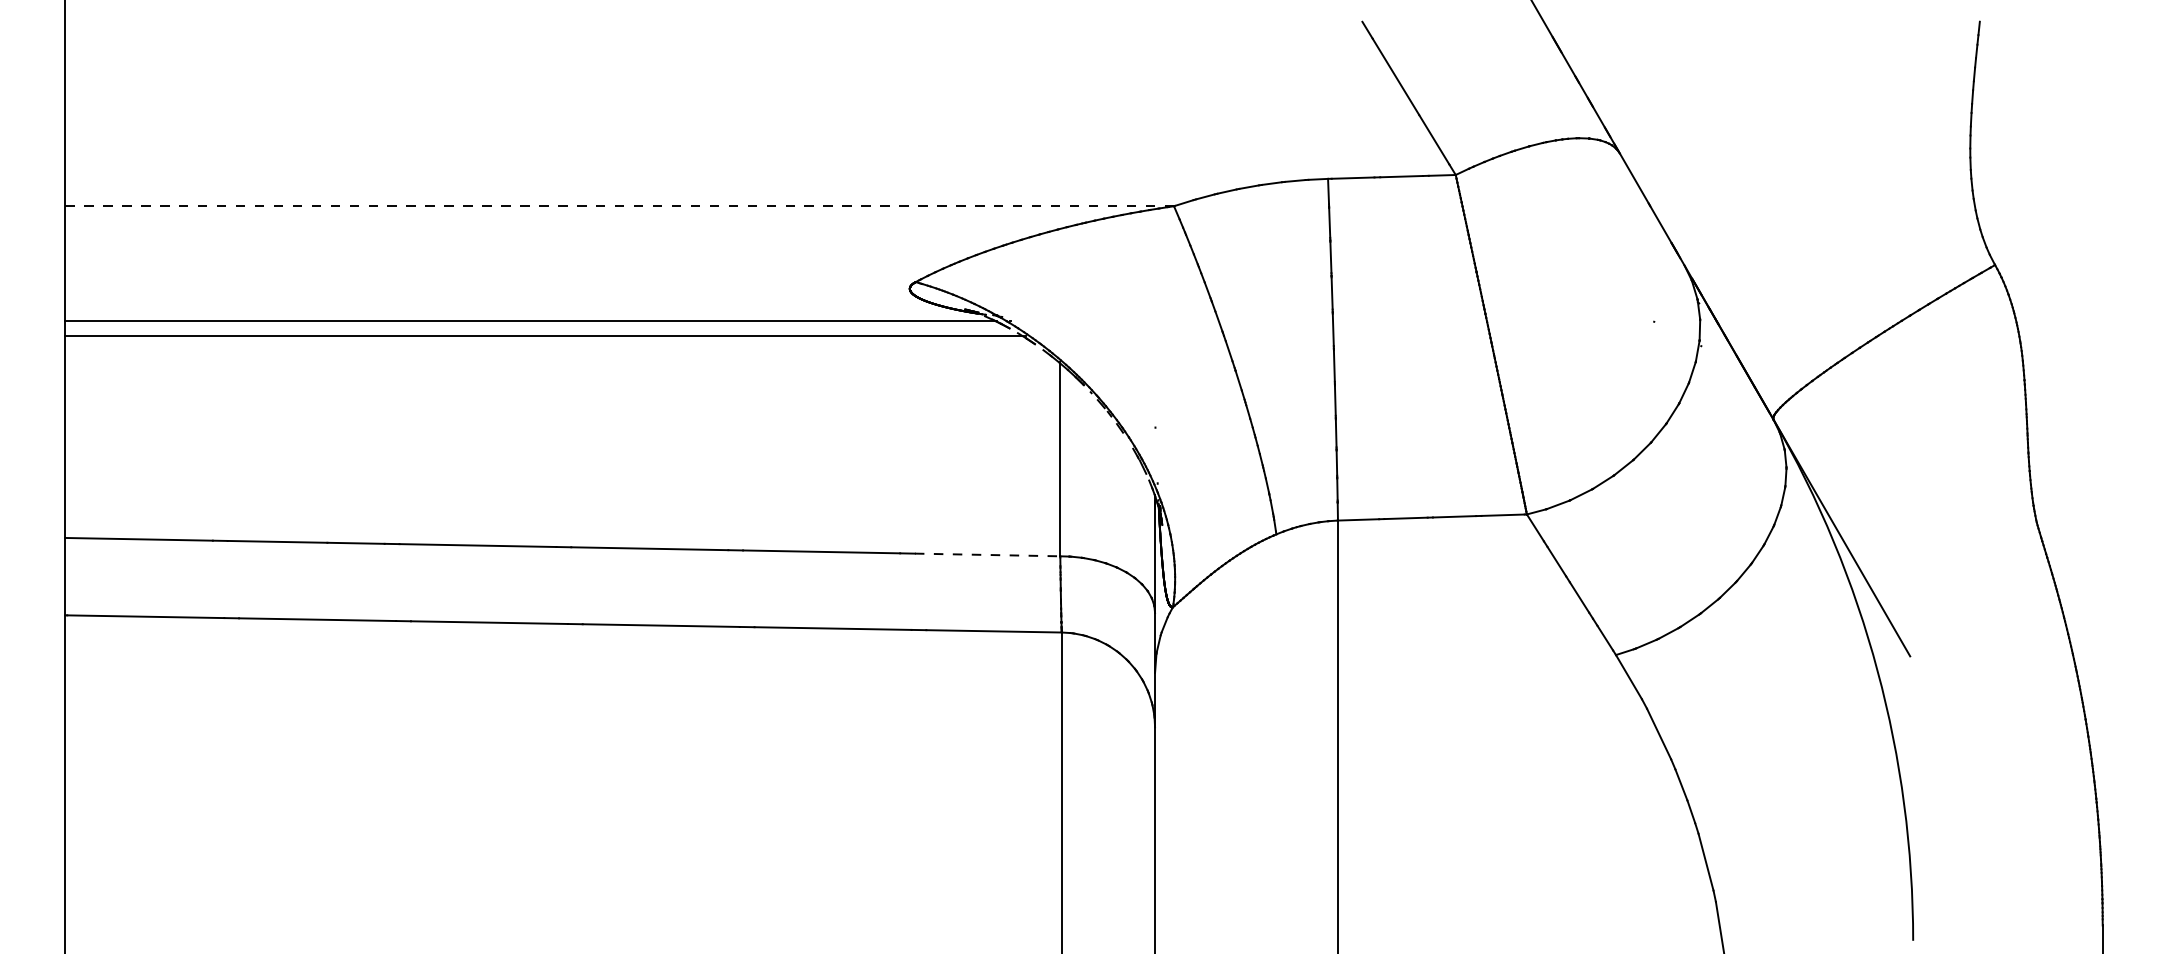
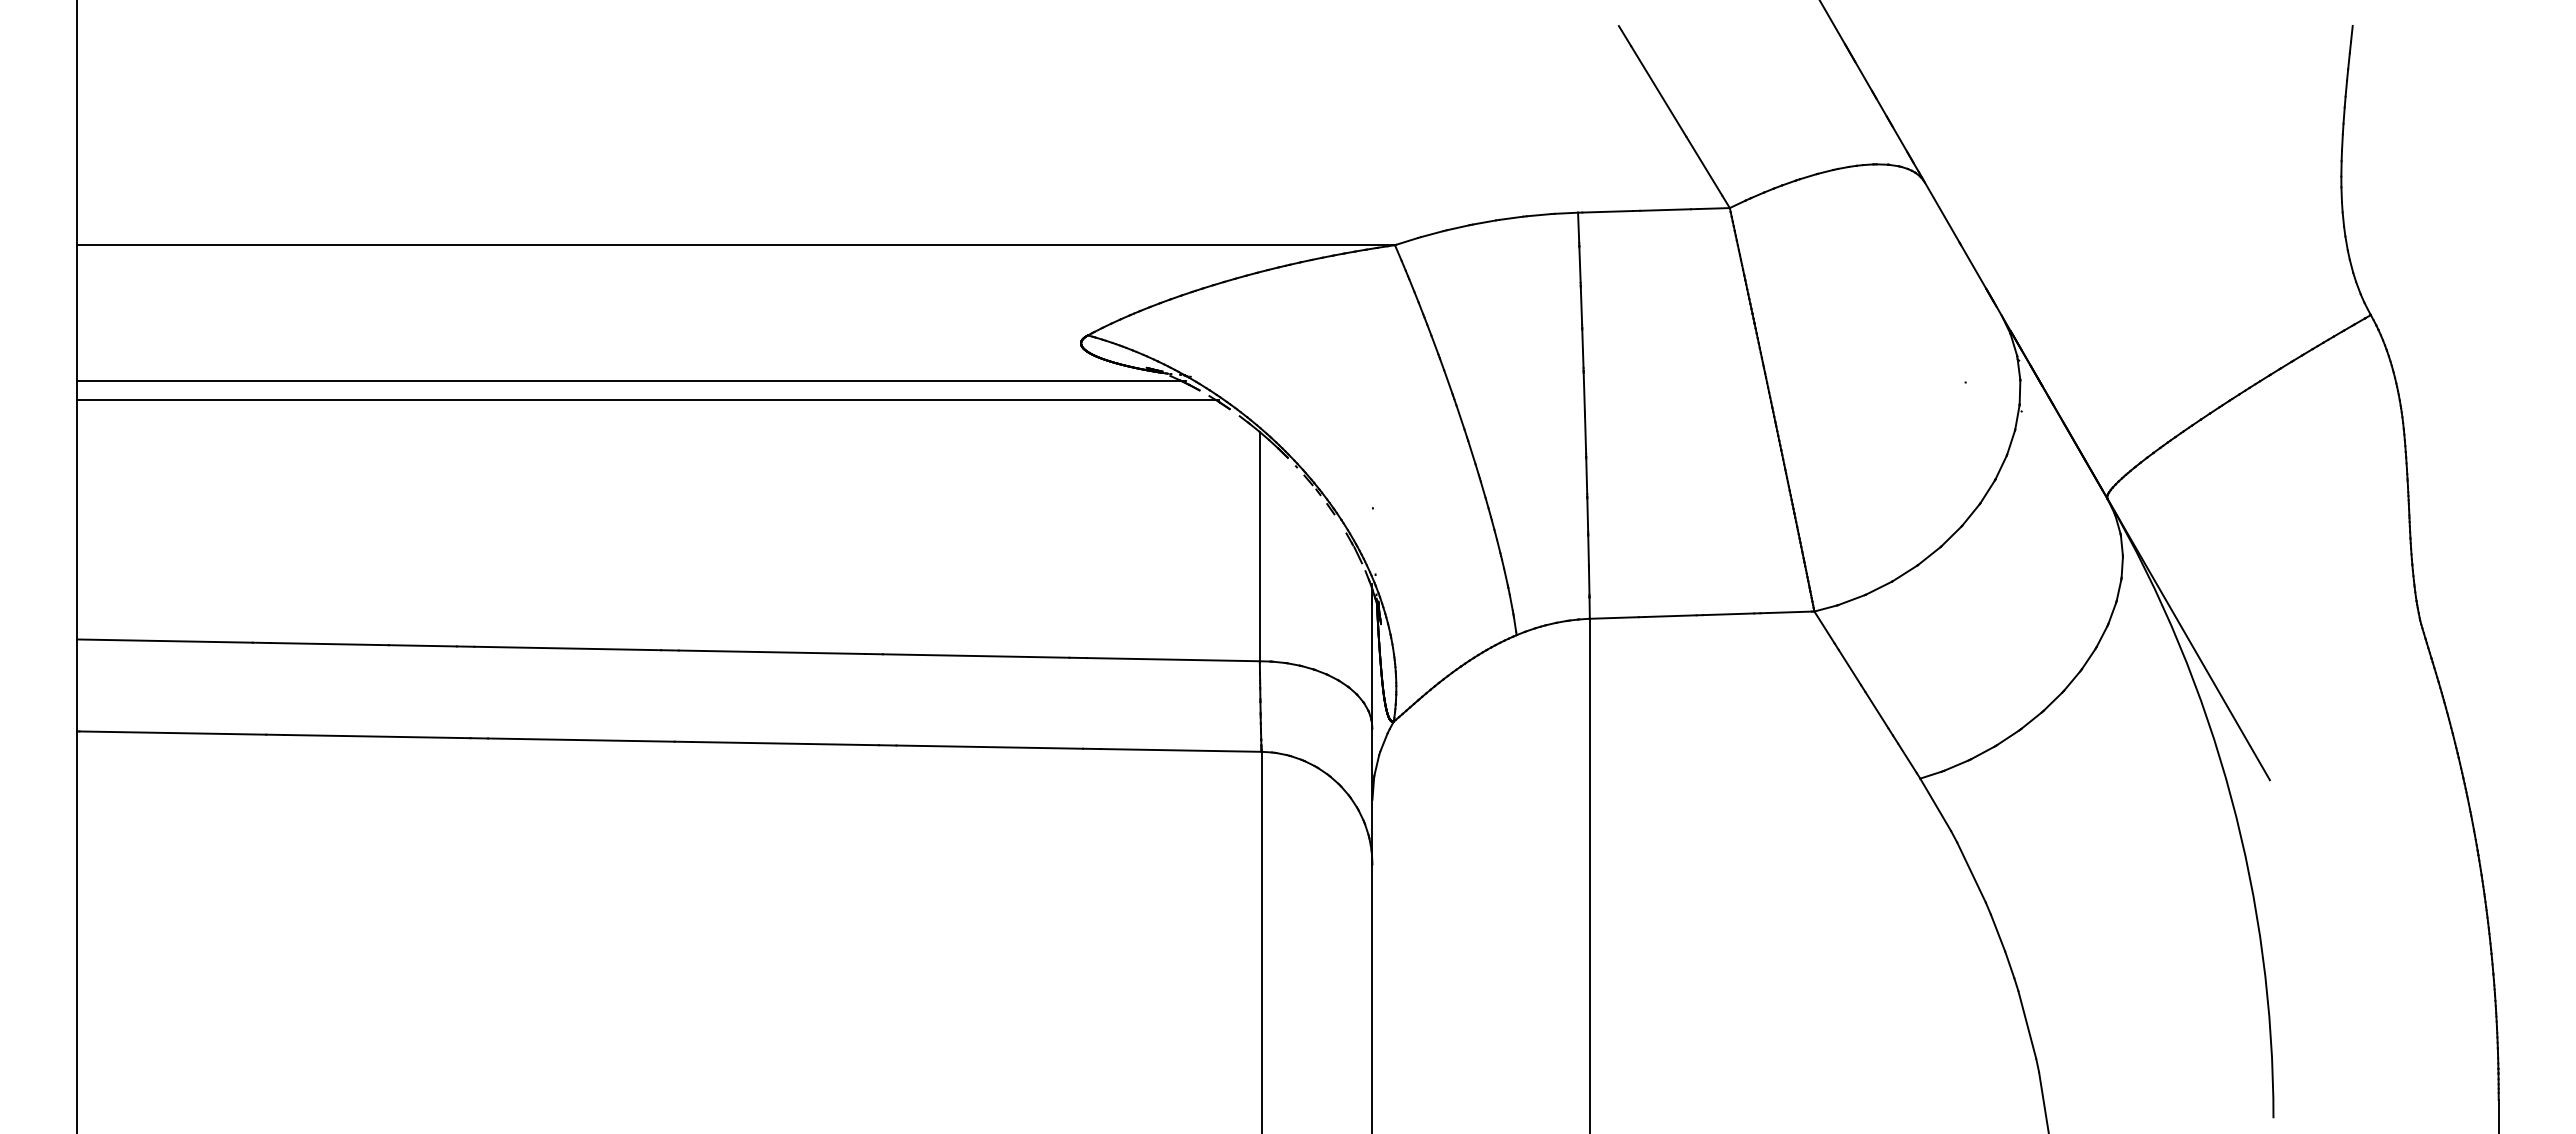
line: (619, 206) -> (736, 245), dashed -> solid
line: (987, 554) -> (1173, 659), dashed -> solid

